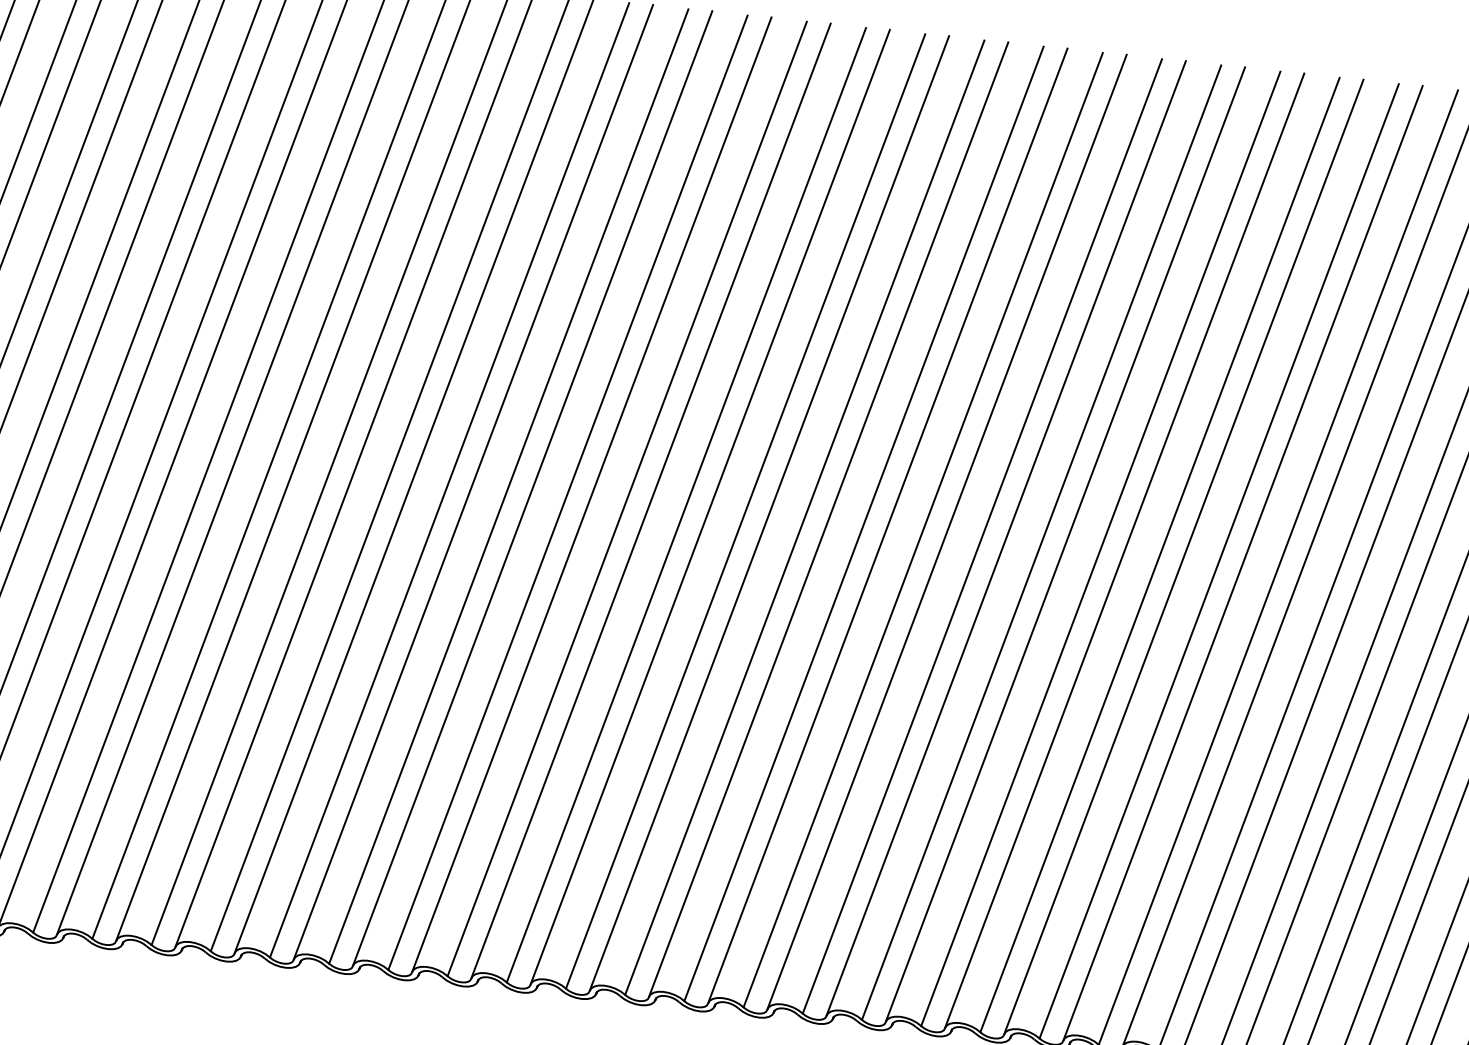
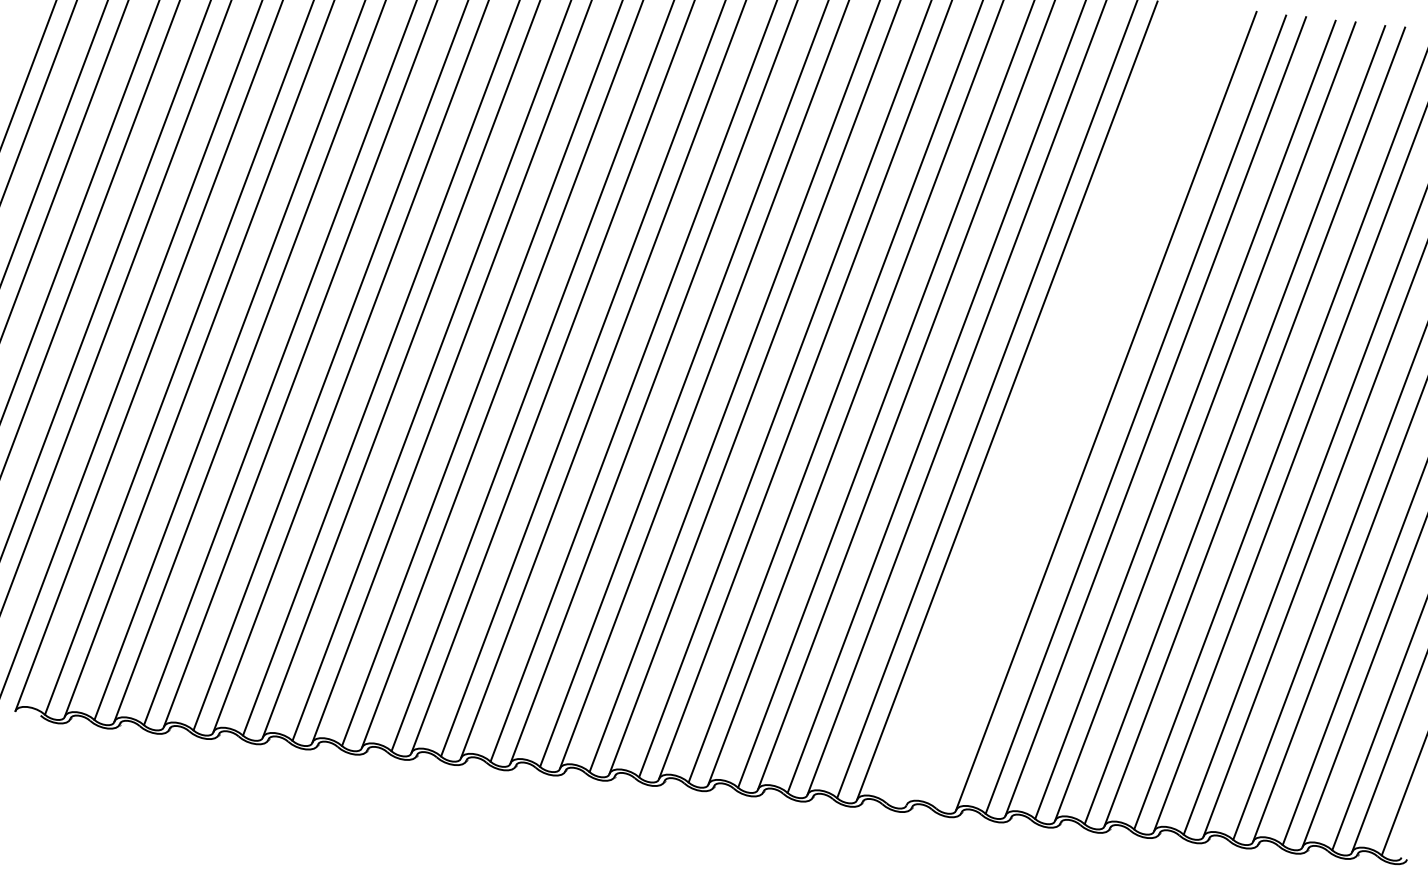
line: (1159, 555) -> (1036, 404), removed
line: (1183, 556) -> (1056, 405), removed
line: (1219, 561) -> (1086, 409), removed

